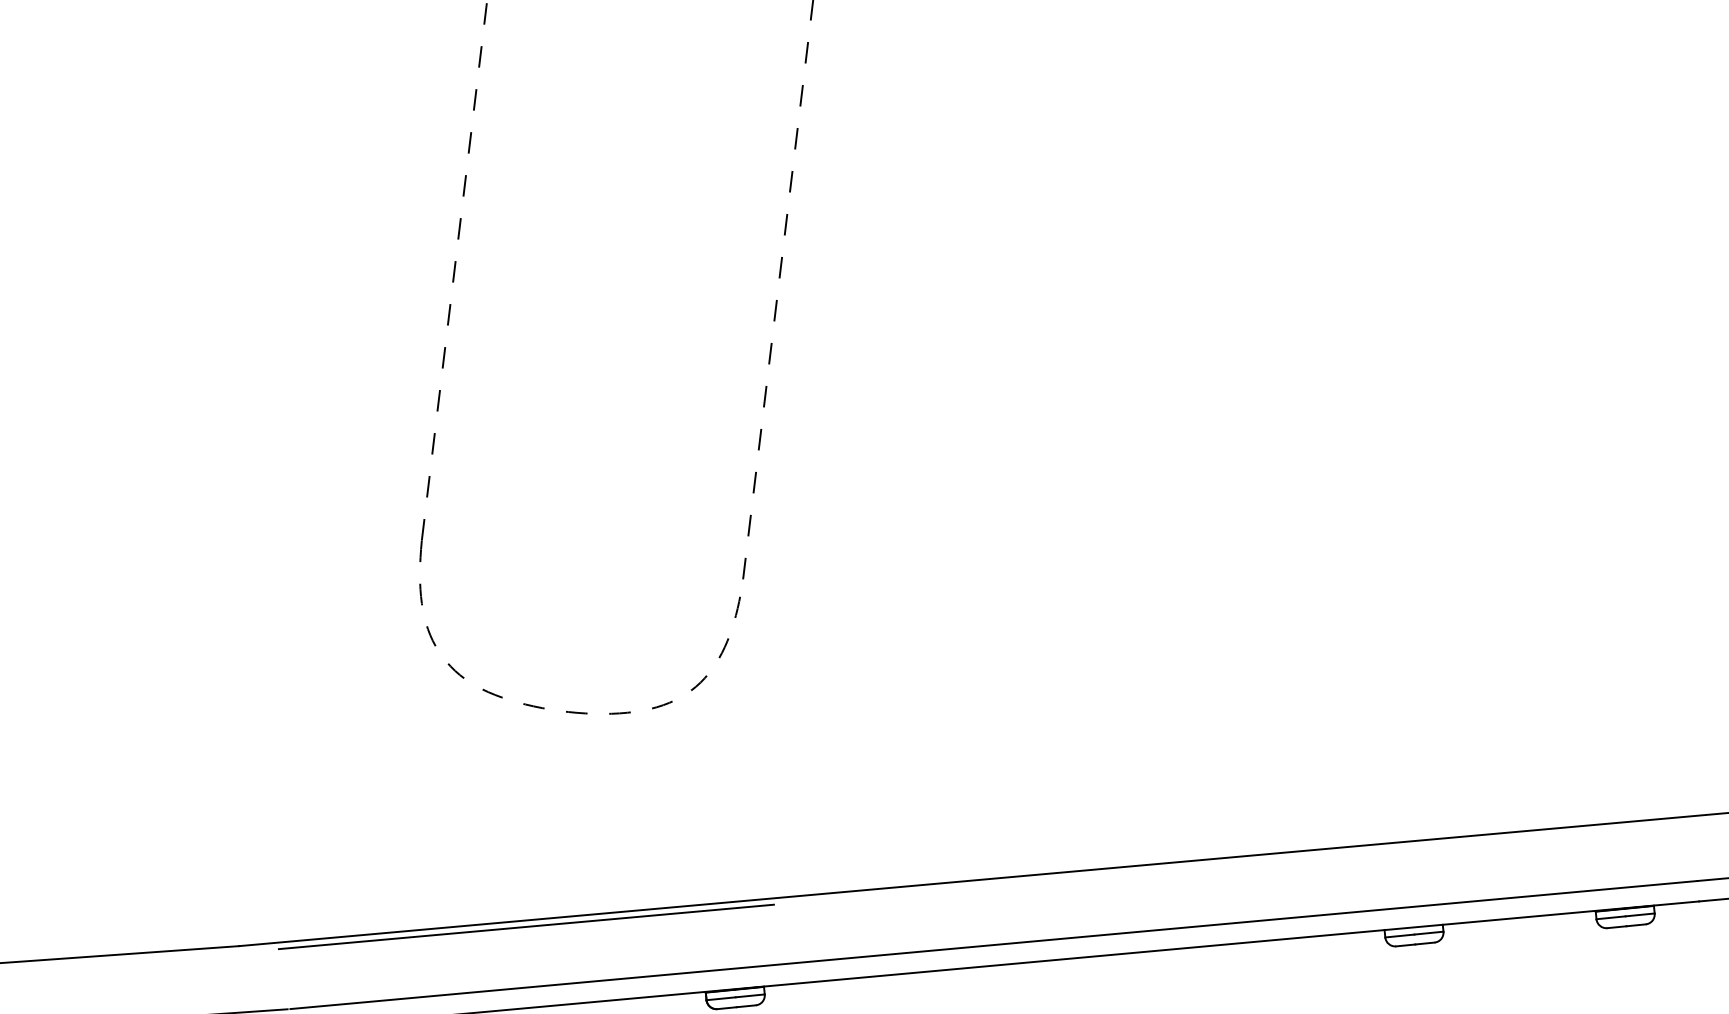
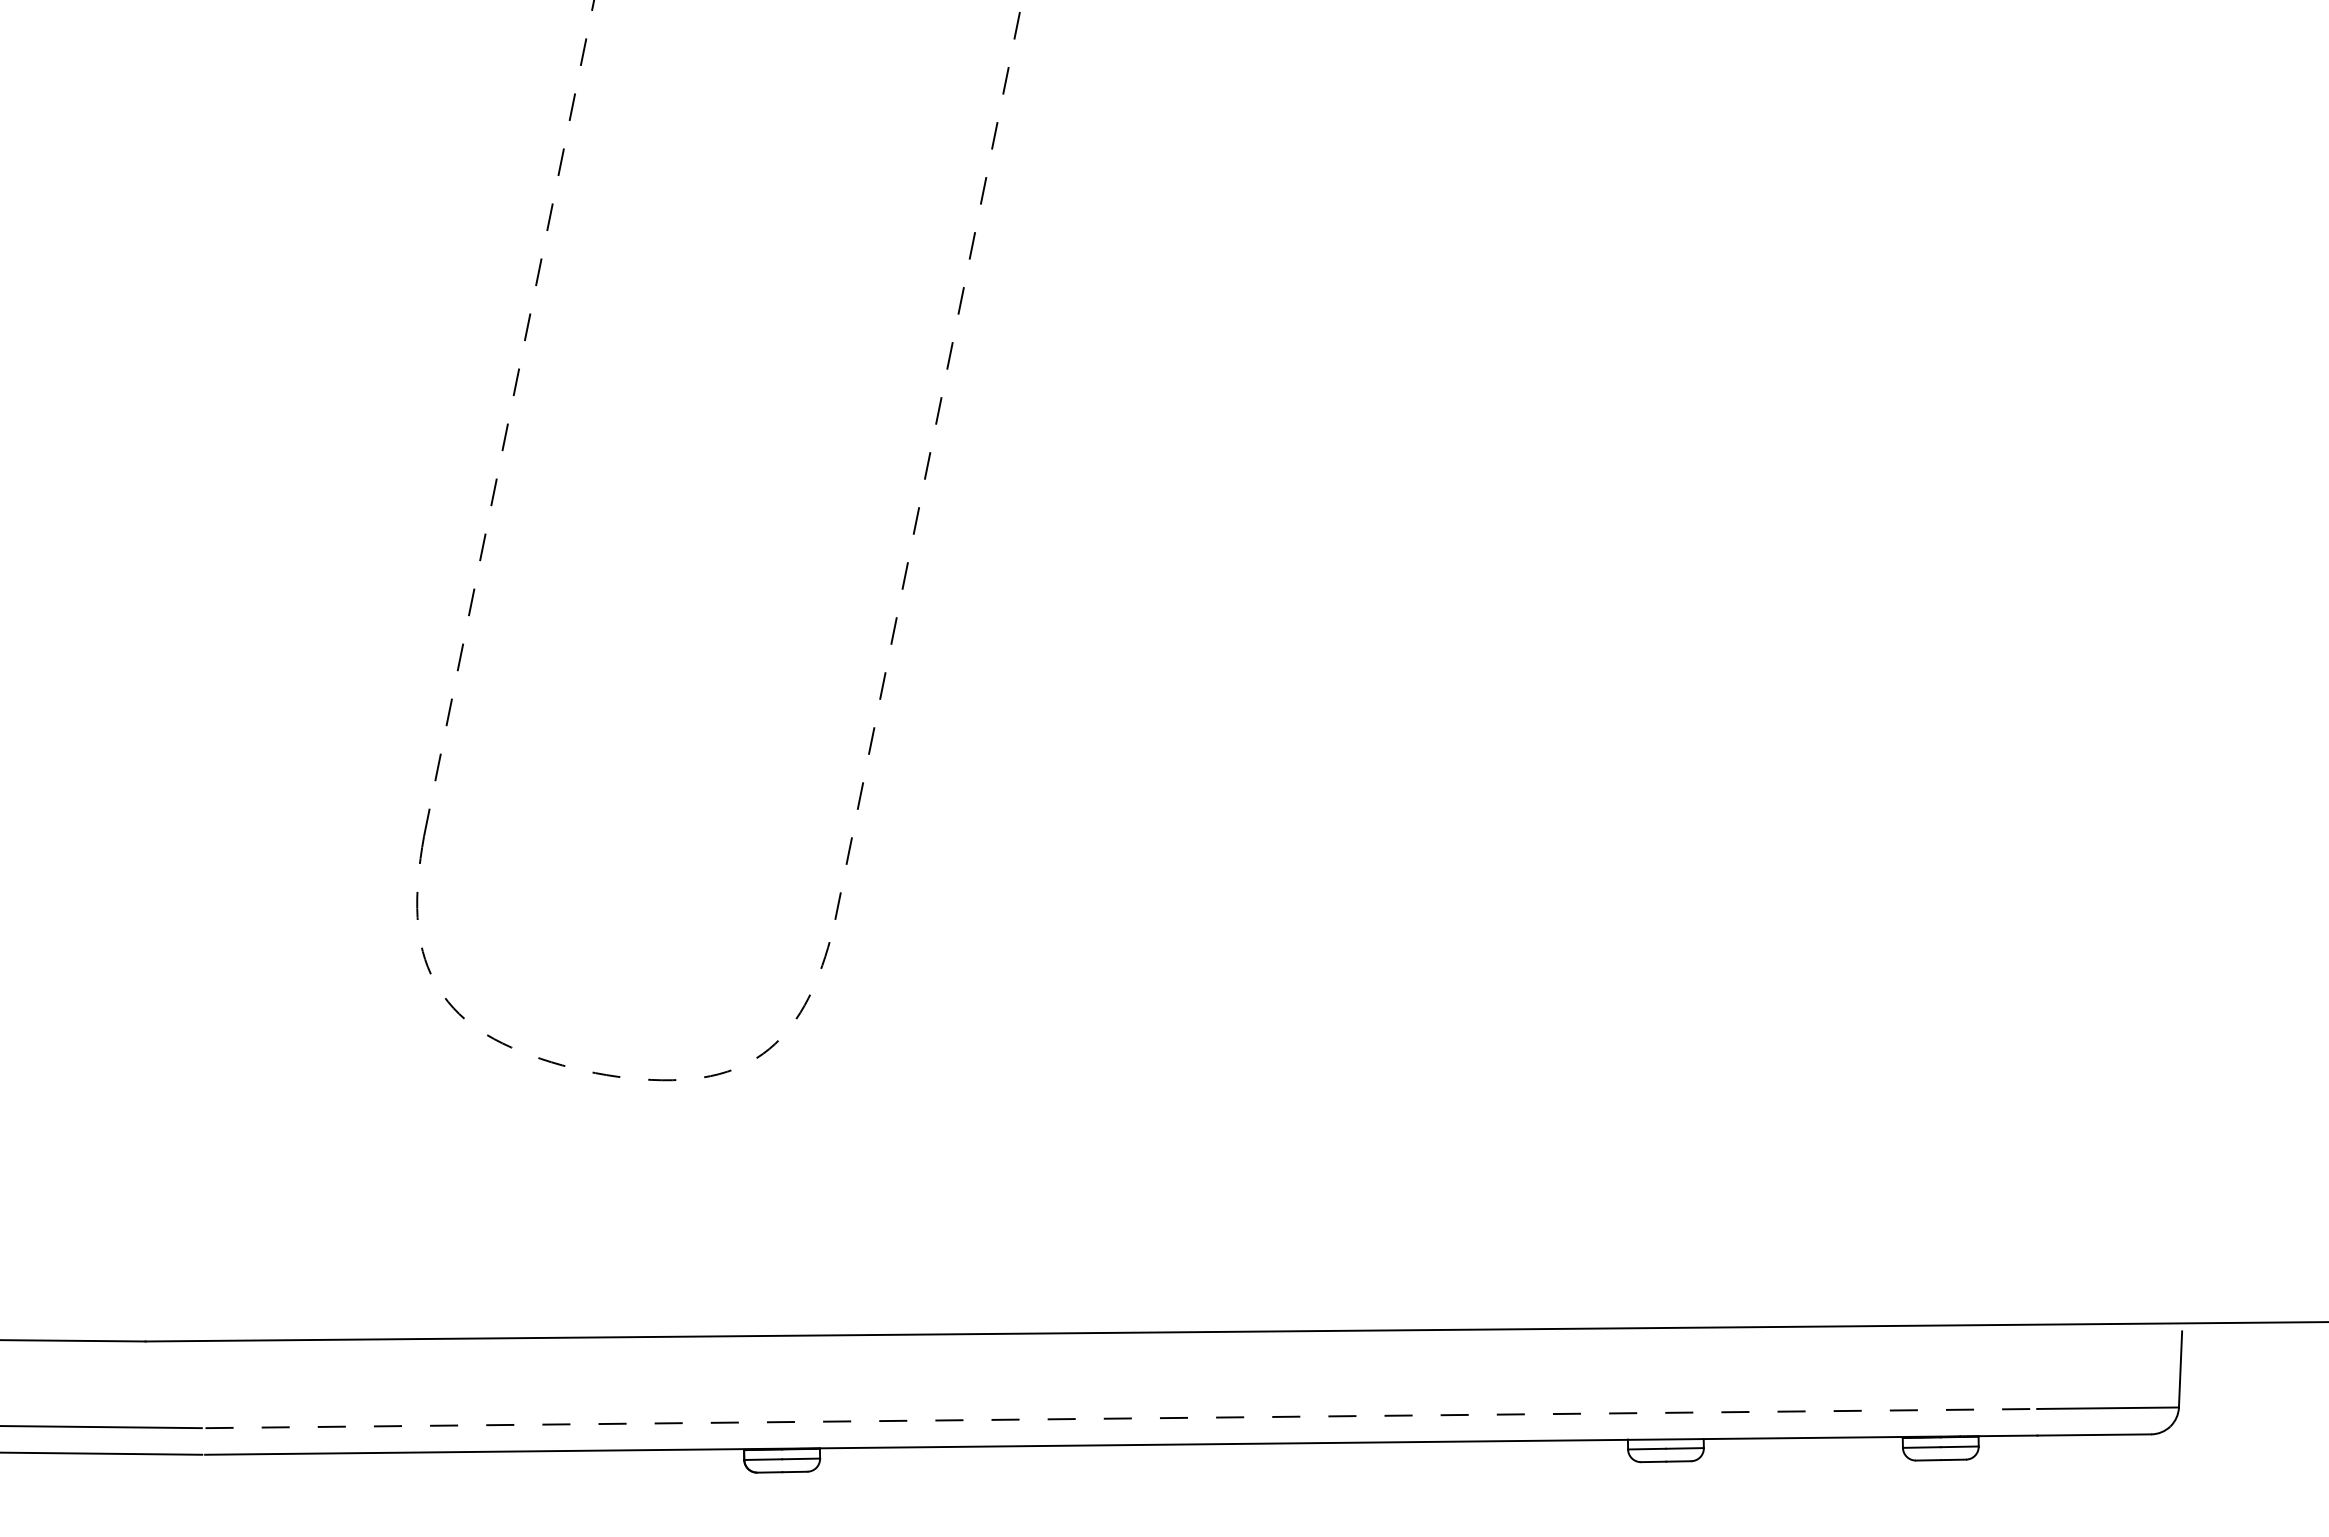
line: (525, 926) -> (518, 1346), removed
line: (993, 944) -> (1121, 1418), solid -> dashed

